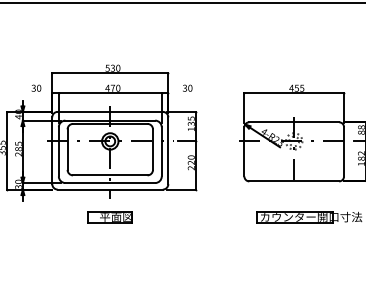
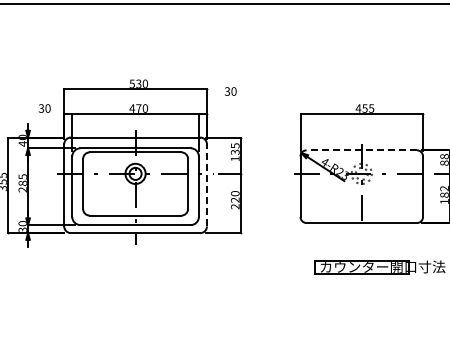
text: (187, 88) -> (230, 91), moved
line: (293, 122) -> (361, 150), solid -> dashed
line: (167, 150) -> (206, 184), solid -> dashed
part: (110, 217) -> (135, 267), removed

